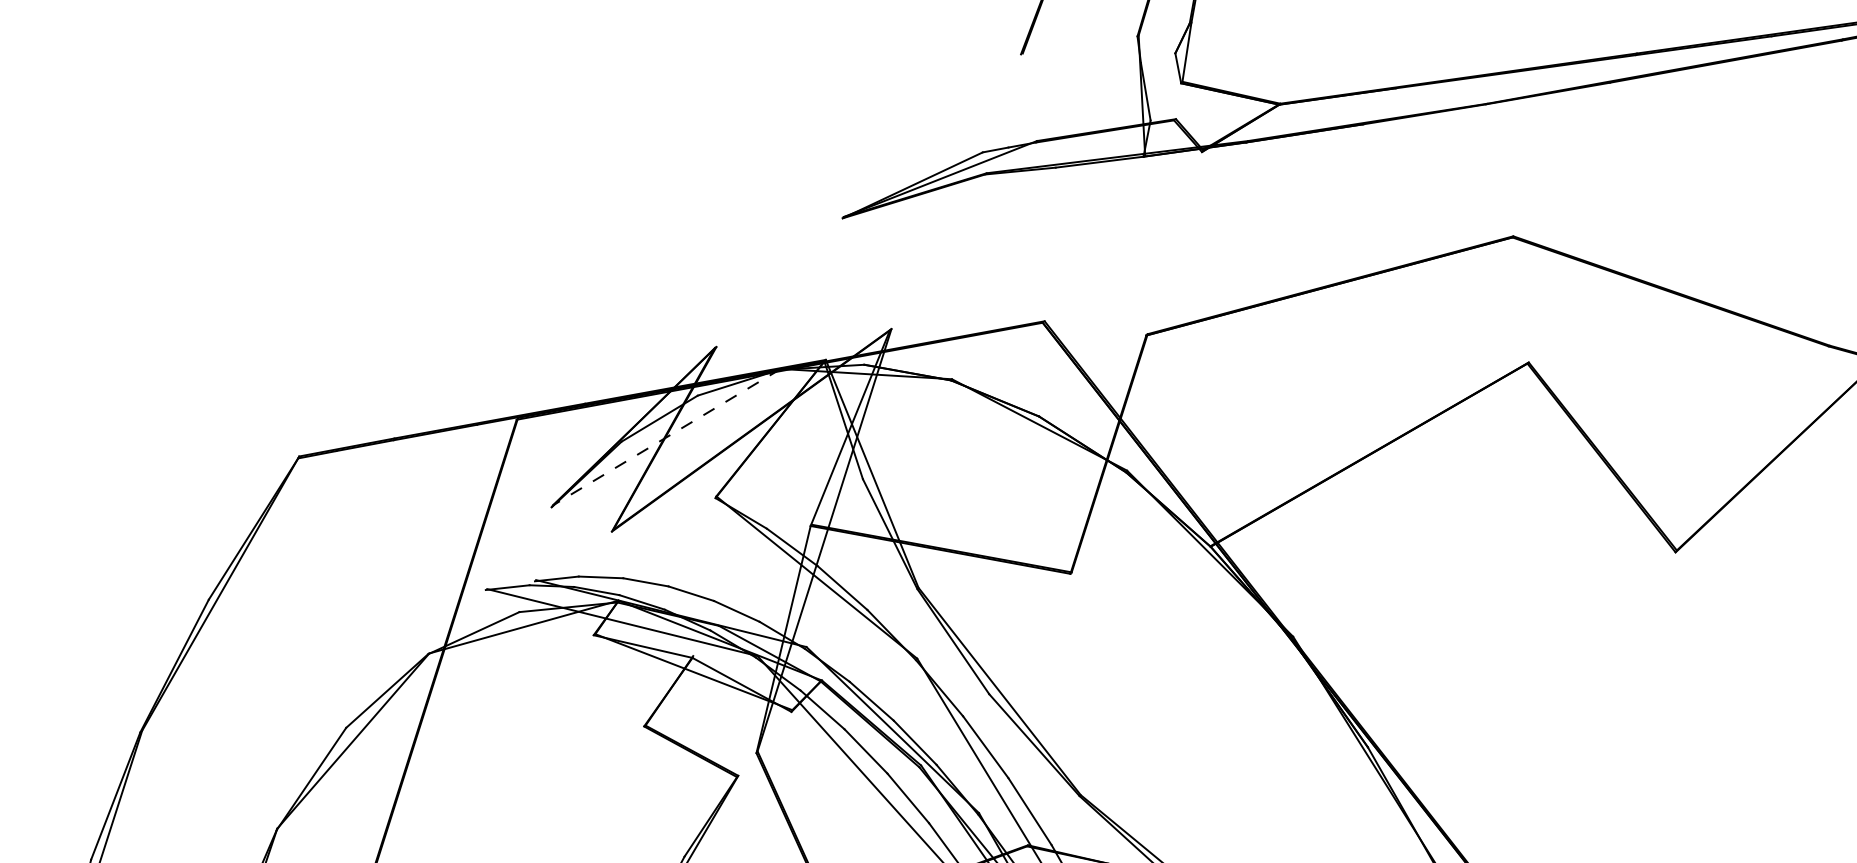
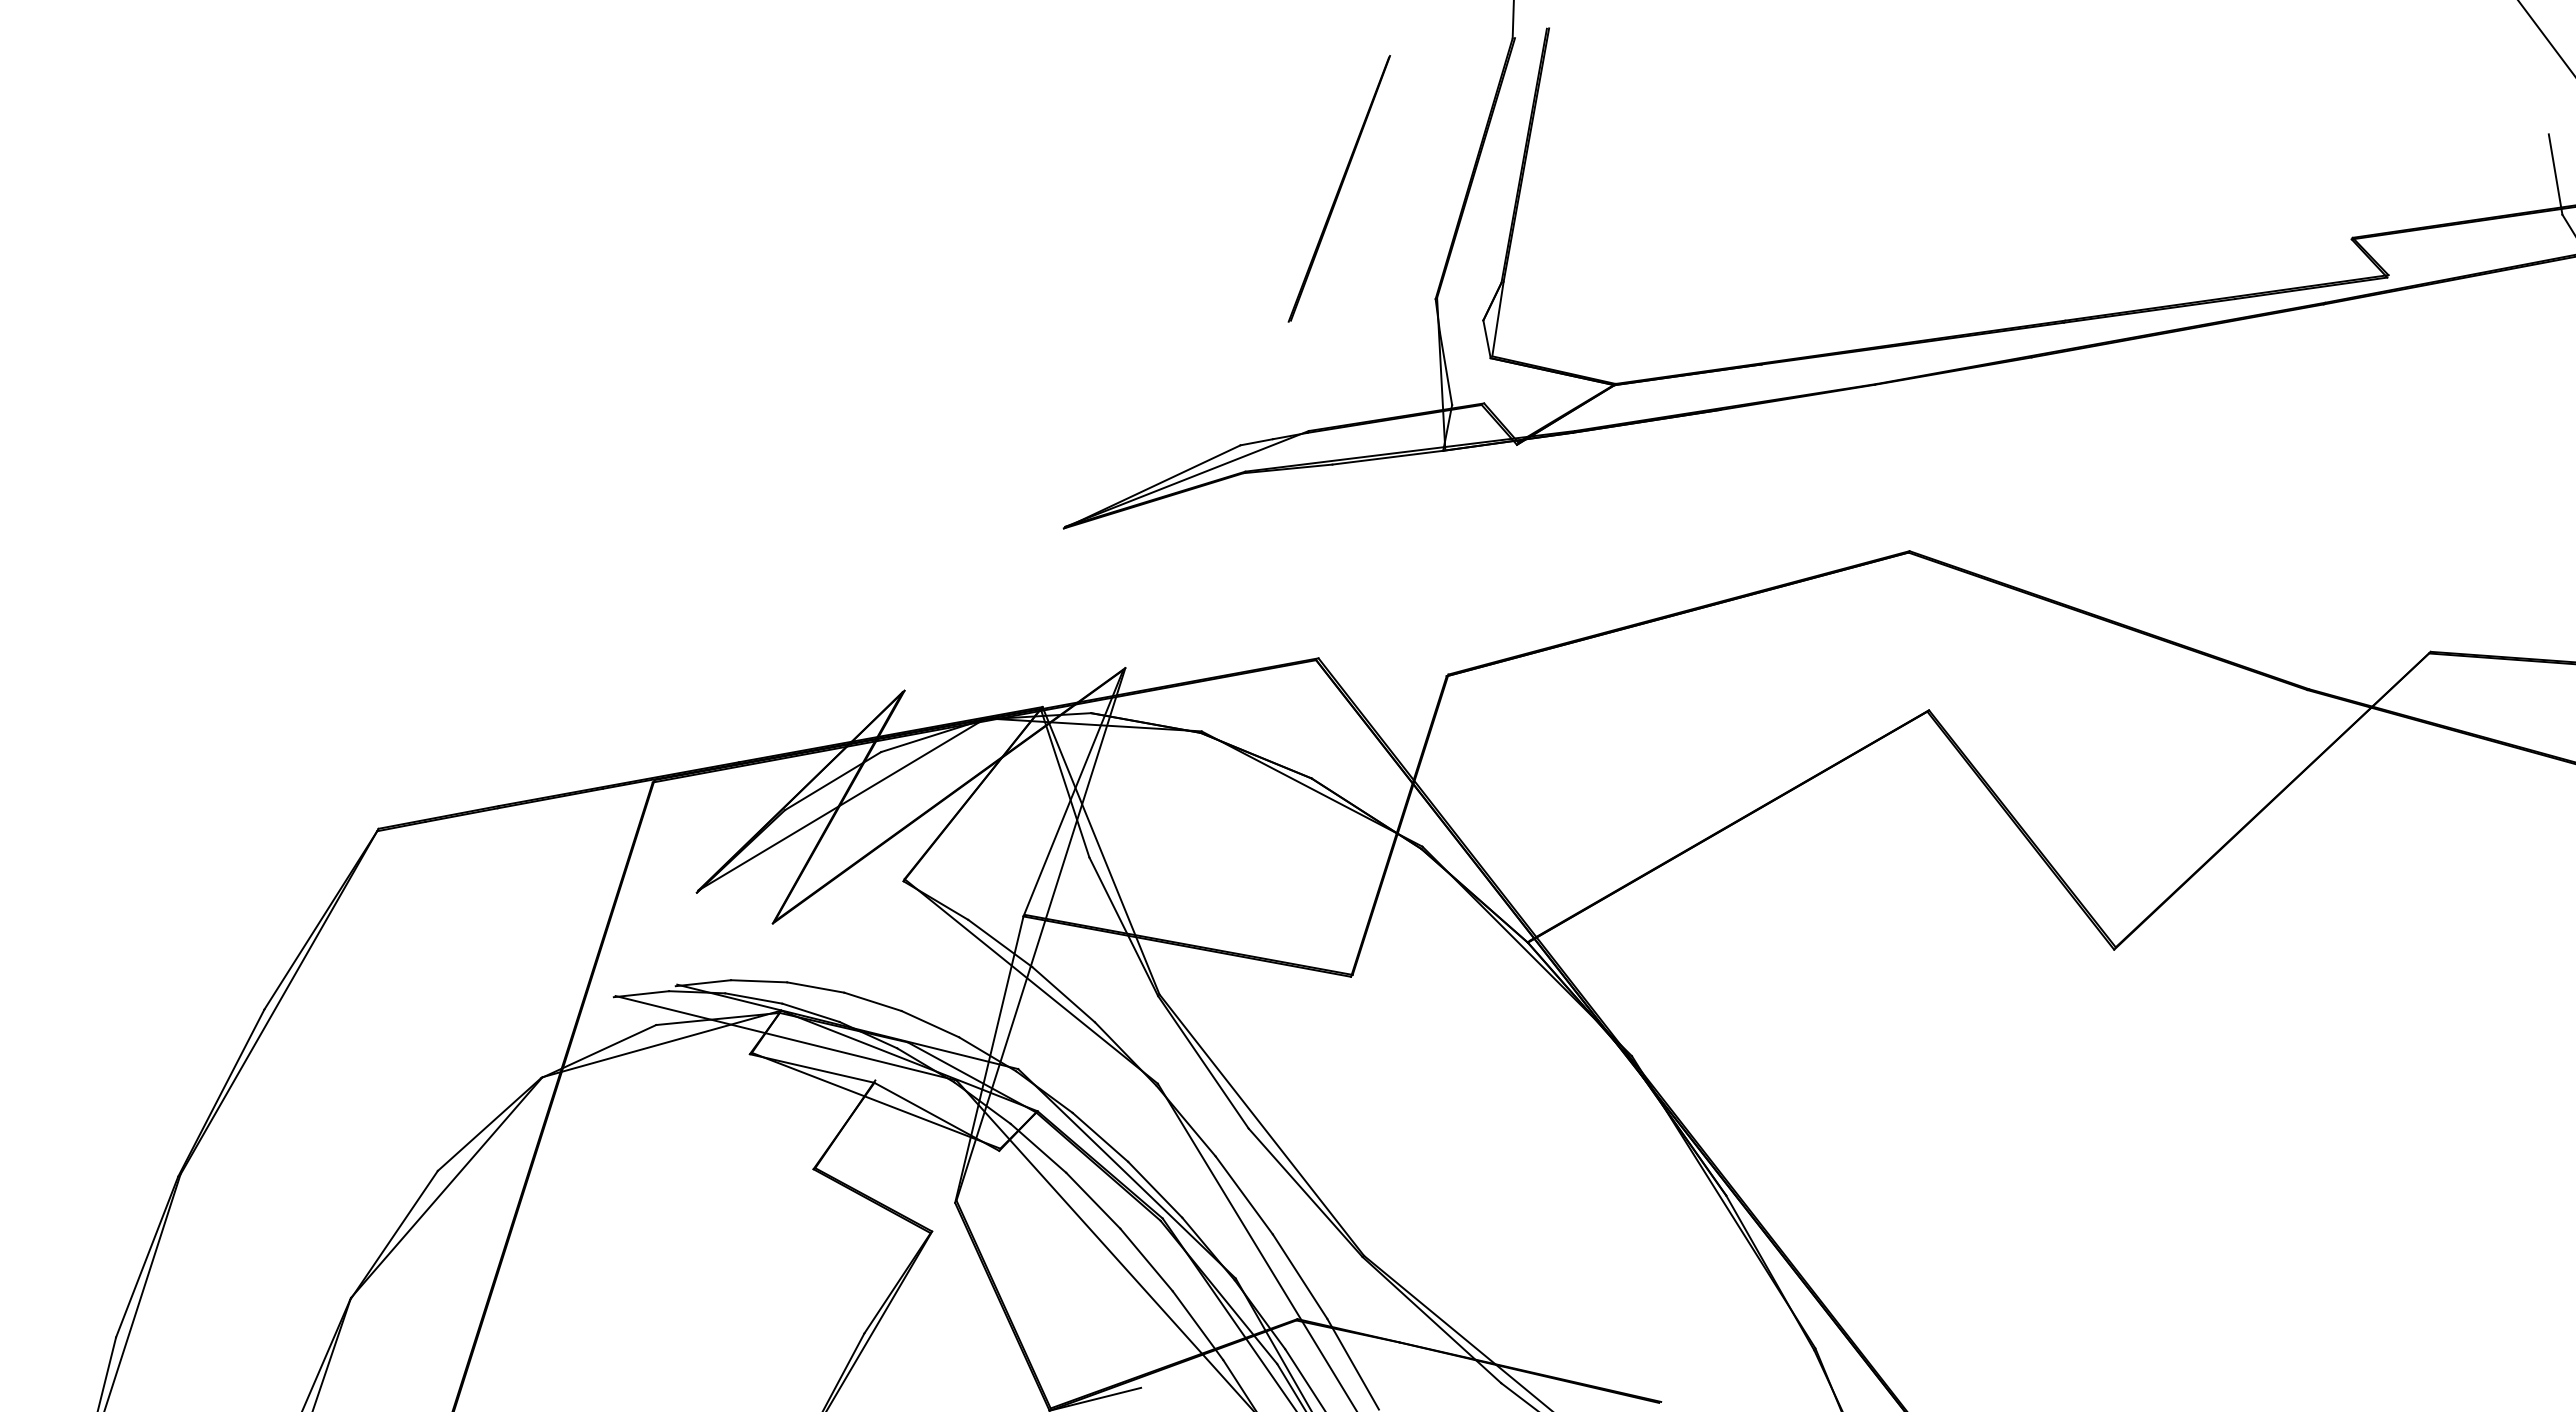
line: (666, 437) -> (841, 804), dashed -> solid

